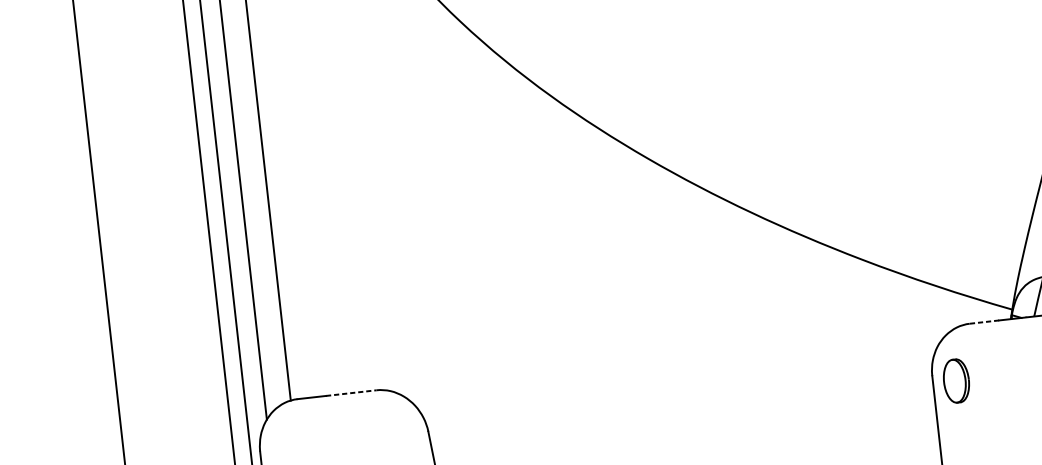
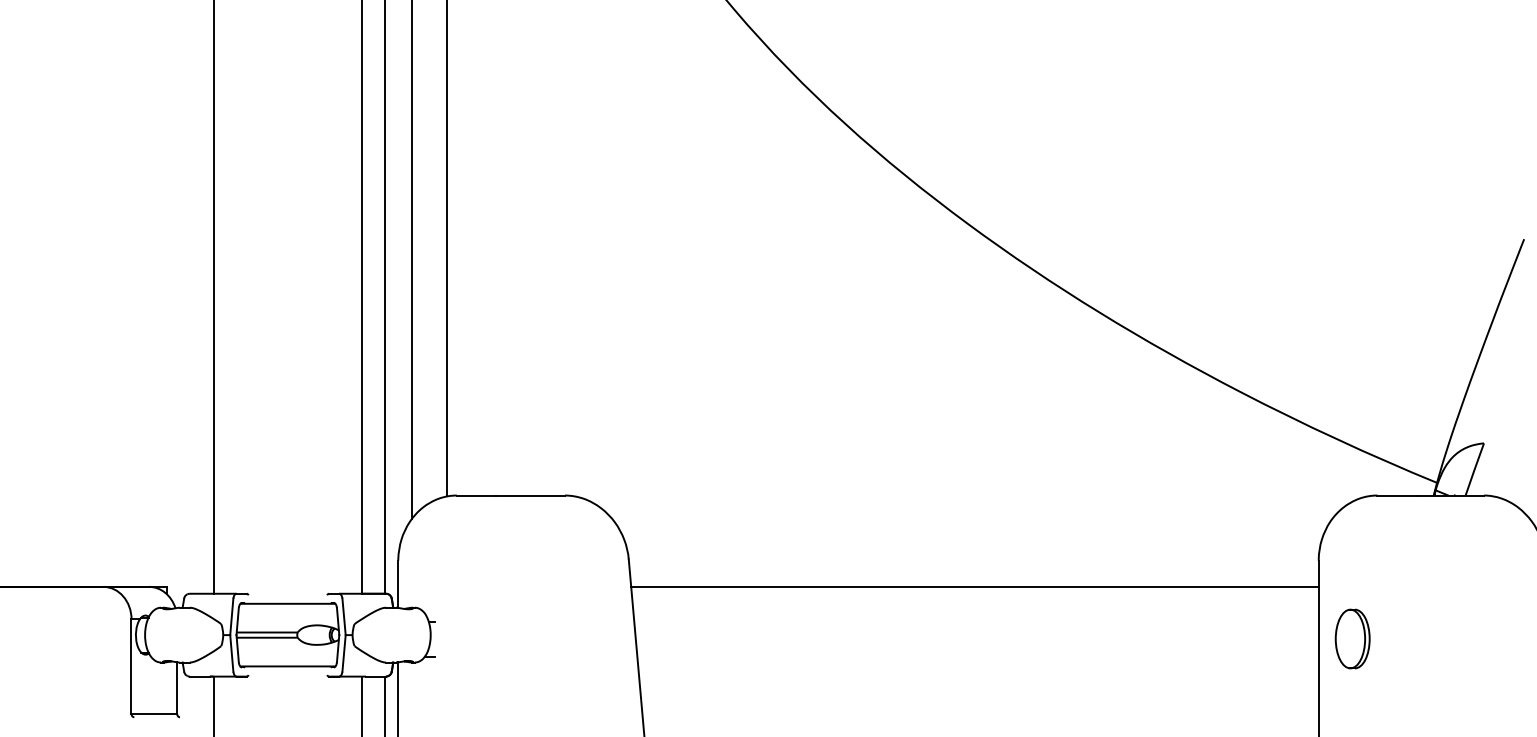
line: (983, 322) -> (1396, 495), dashed -> solid
part: (956, 380) -> (1352, 638), moved
line: (351, 393) -> (530, 495), dashed -> solid
line: (683, 423) -> (974, 586), added

